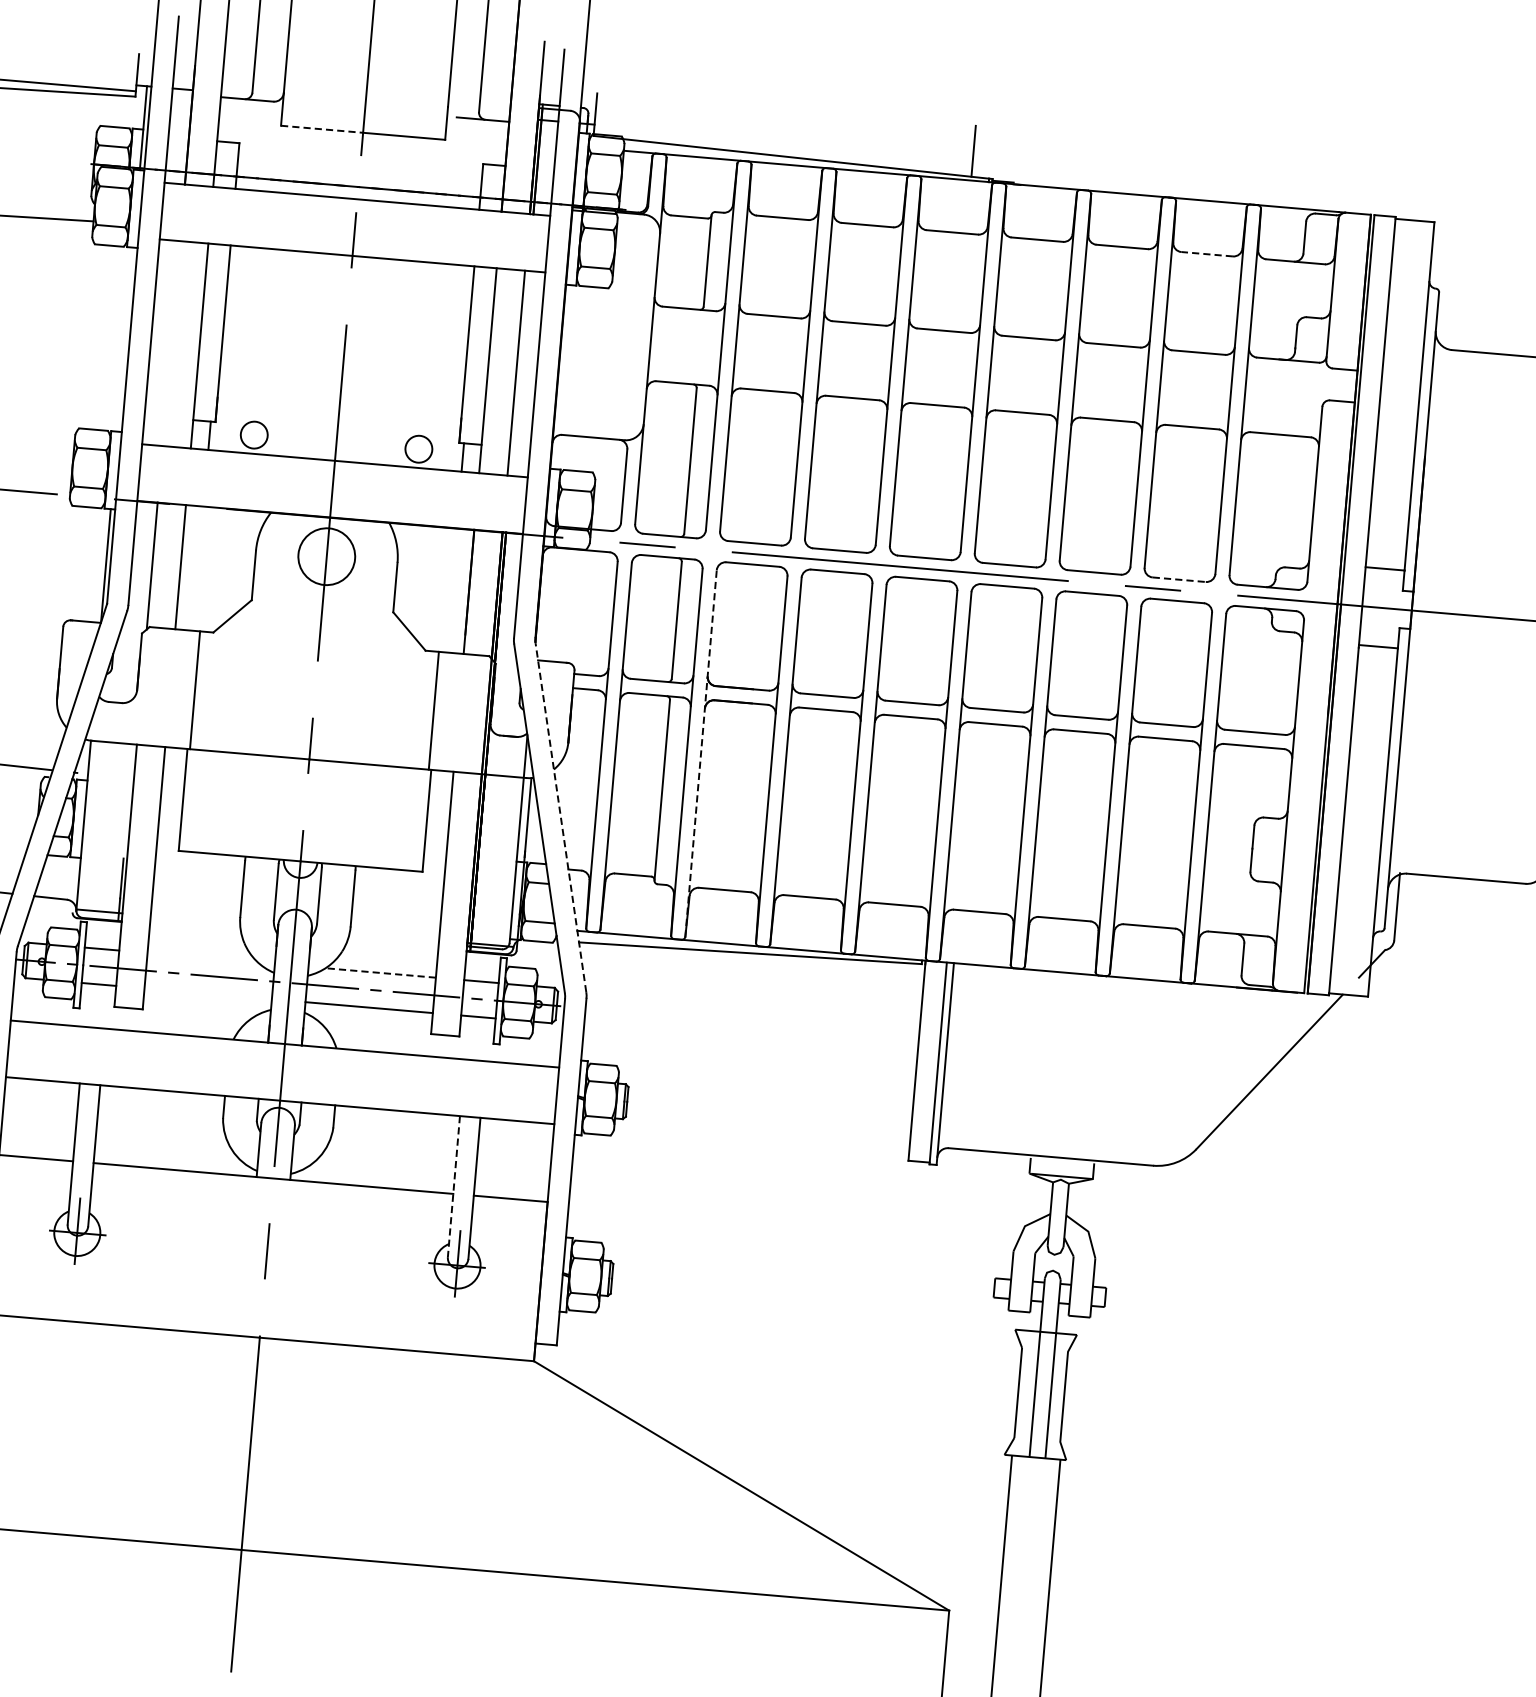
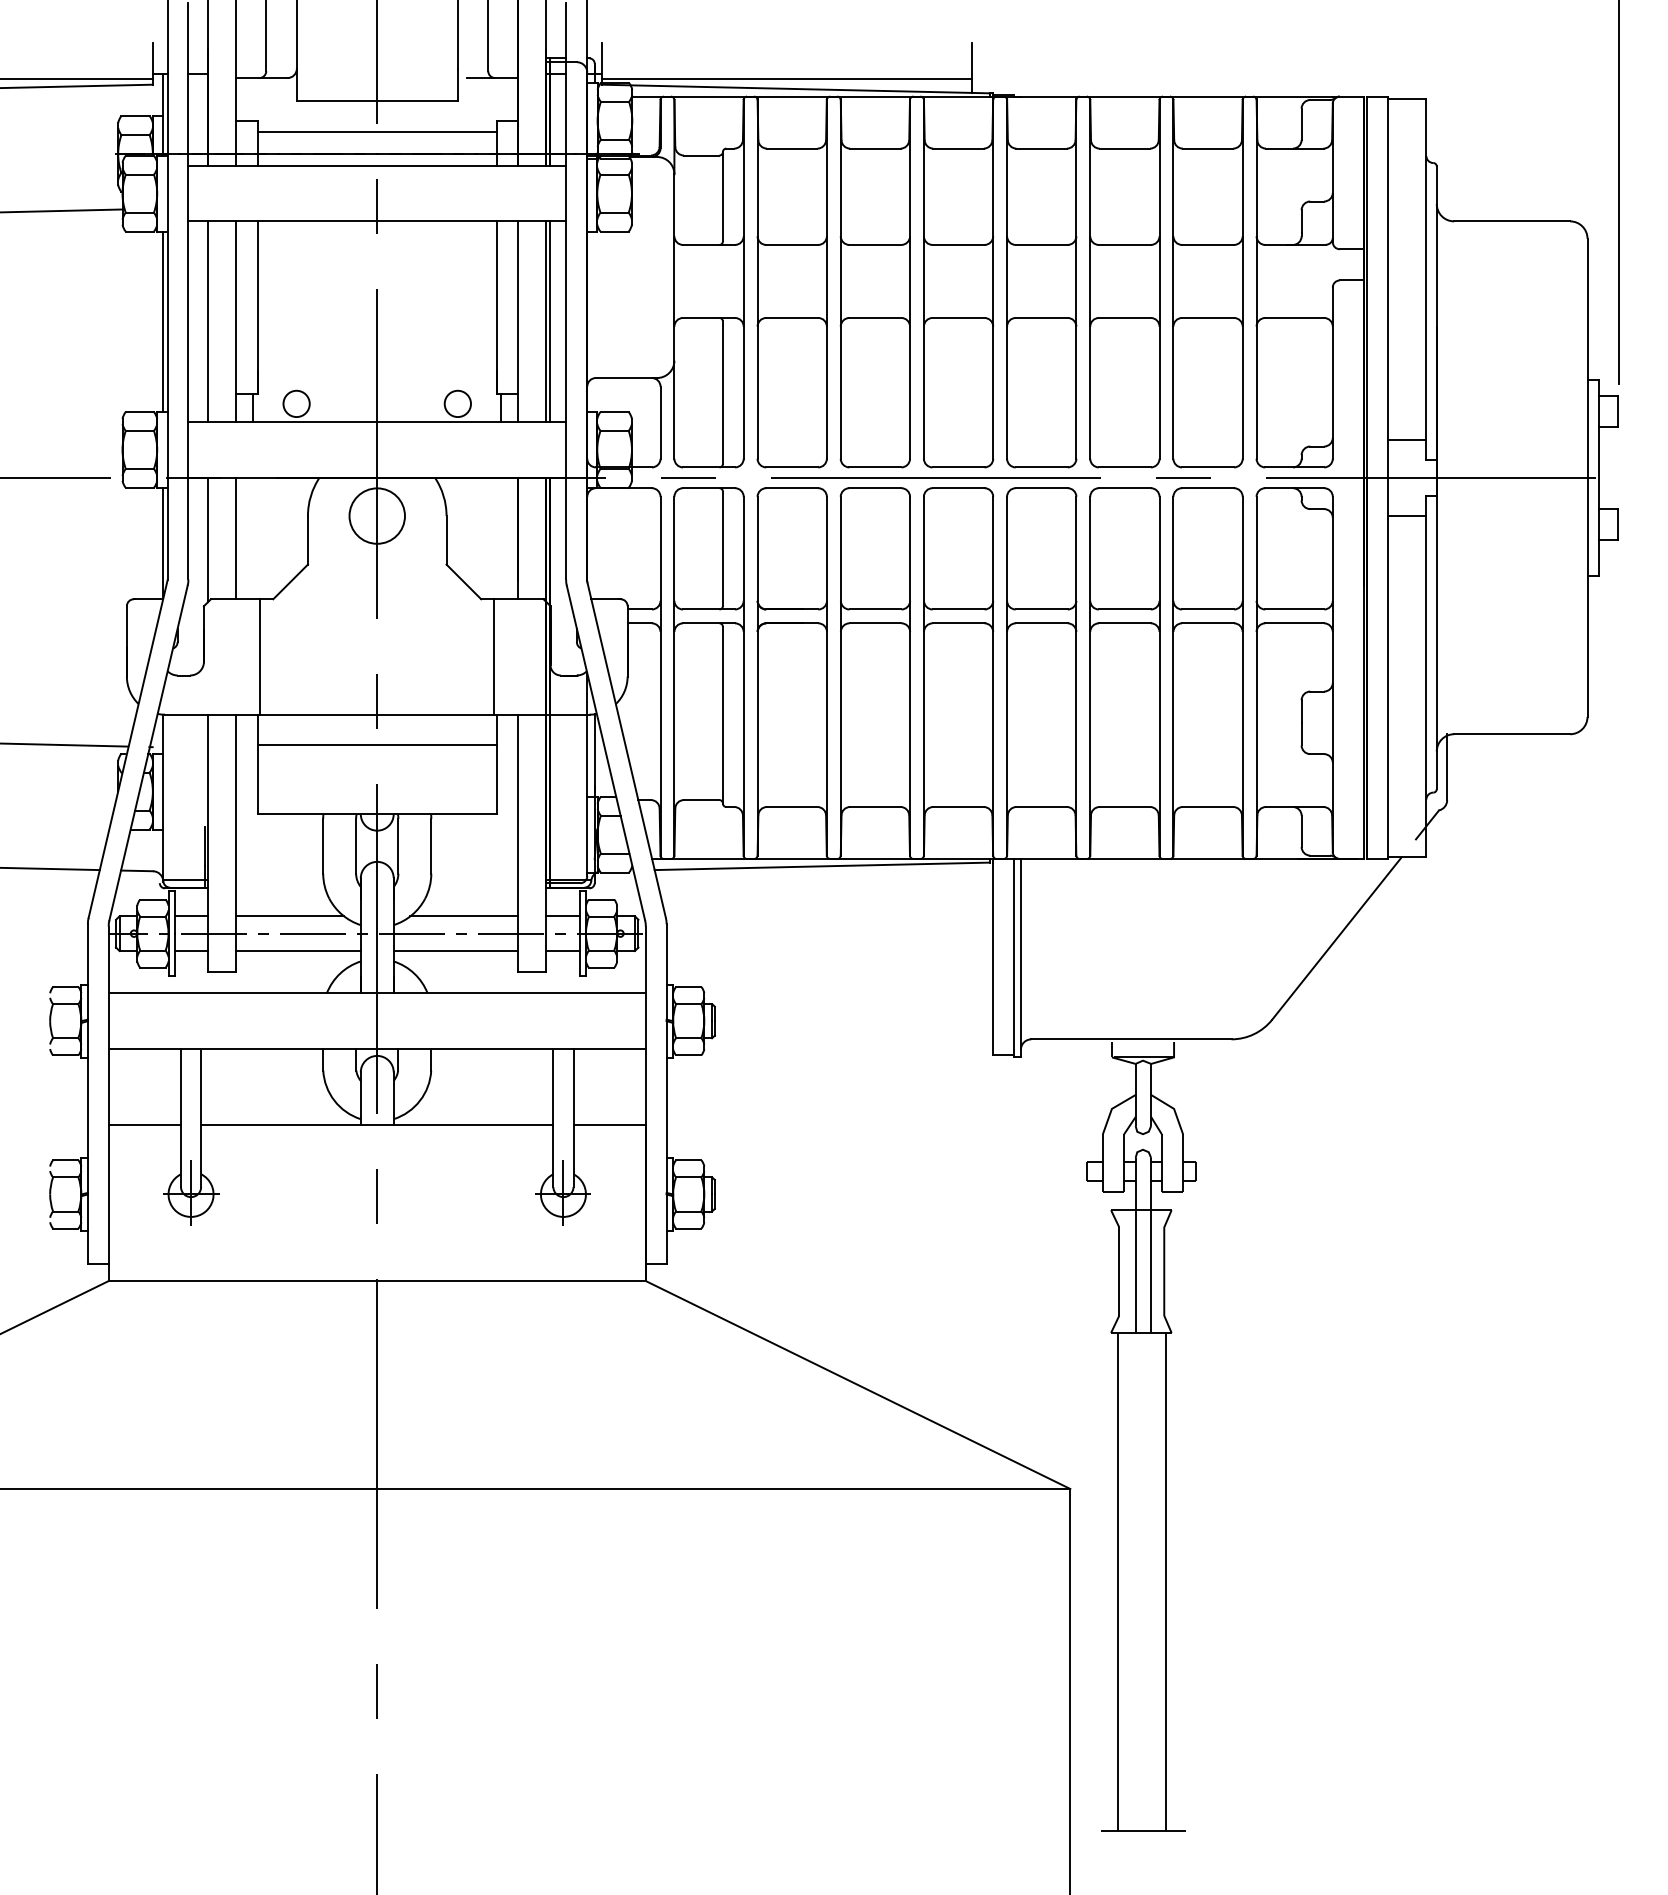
line: (322, 128) -> (337, 100), dashed -> solid
line: (782, 146) -> (786, 79), added
line: (359, 165) -> (376, 132), added
line: (1206, 254) -> (1207, 148), dashed -> solid
line: (125, 339) -> (163, 321), added
line: (171, 343) -> (208, 321), added
line: (519, 373) -> (549, 321), added
line: (1179, 579) -> (1208, 467), dashed -> solid
line: (700, 753) -> (757, 676), dashed -> solid
line: (306, 789) -> (376, 744), added
line: (560, 817) -> (626, 750), dashed -> solid
line: (203, 957) -> (290, 916), added
line: (379, 973) -> (463, 916), dashed -> solid
line: (208, 993) -> (298, 950), added
line: (453, 1187) -> (553, 1118), dashed -> solid

